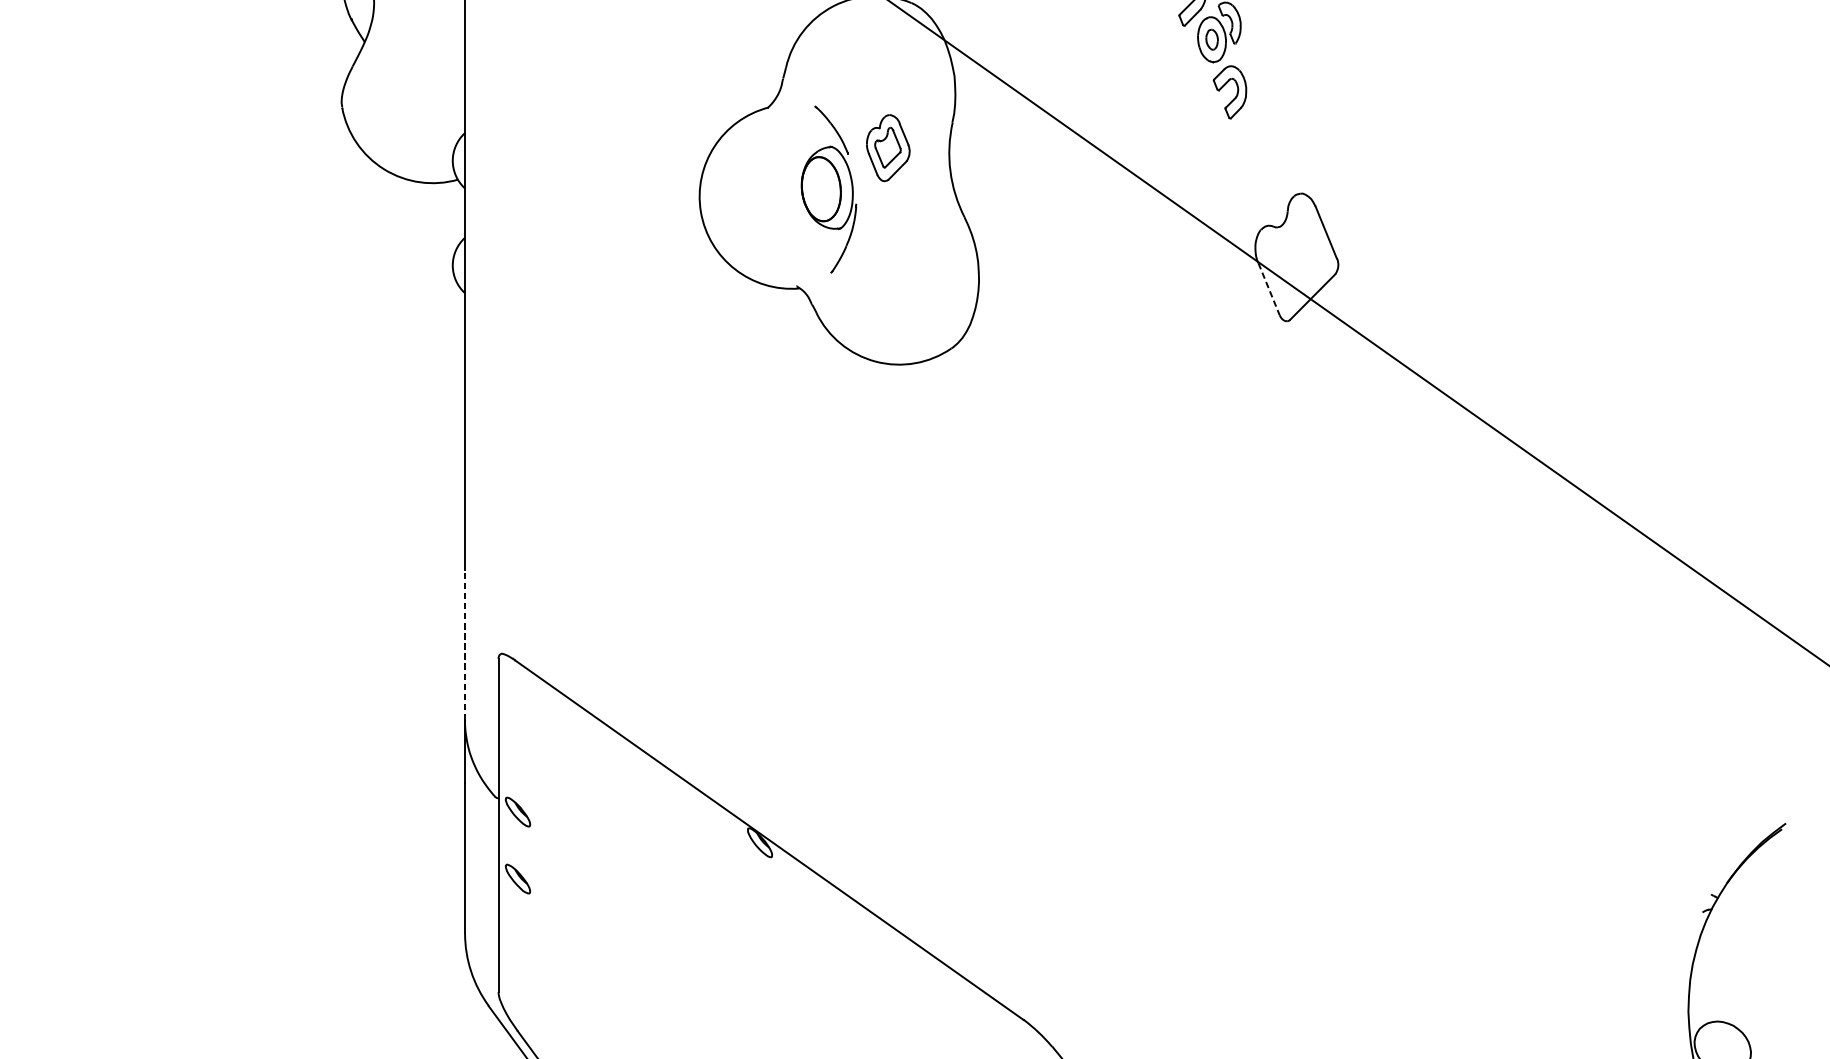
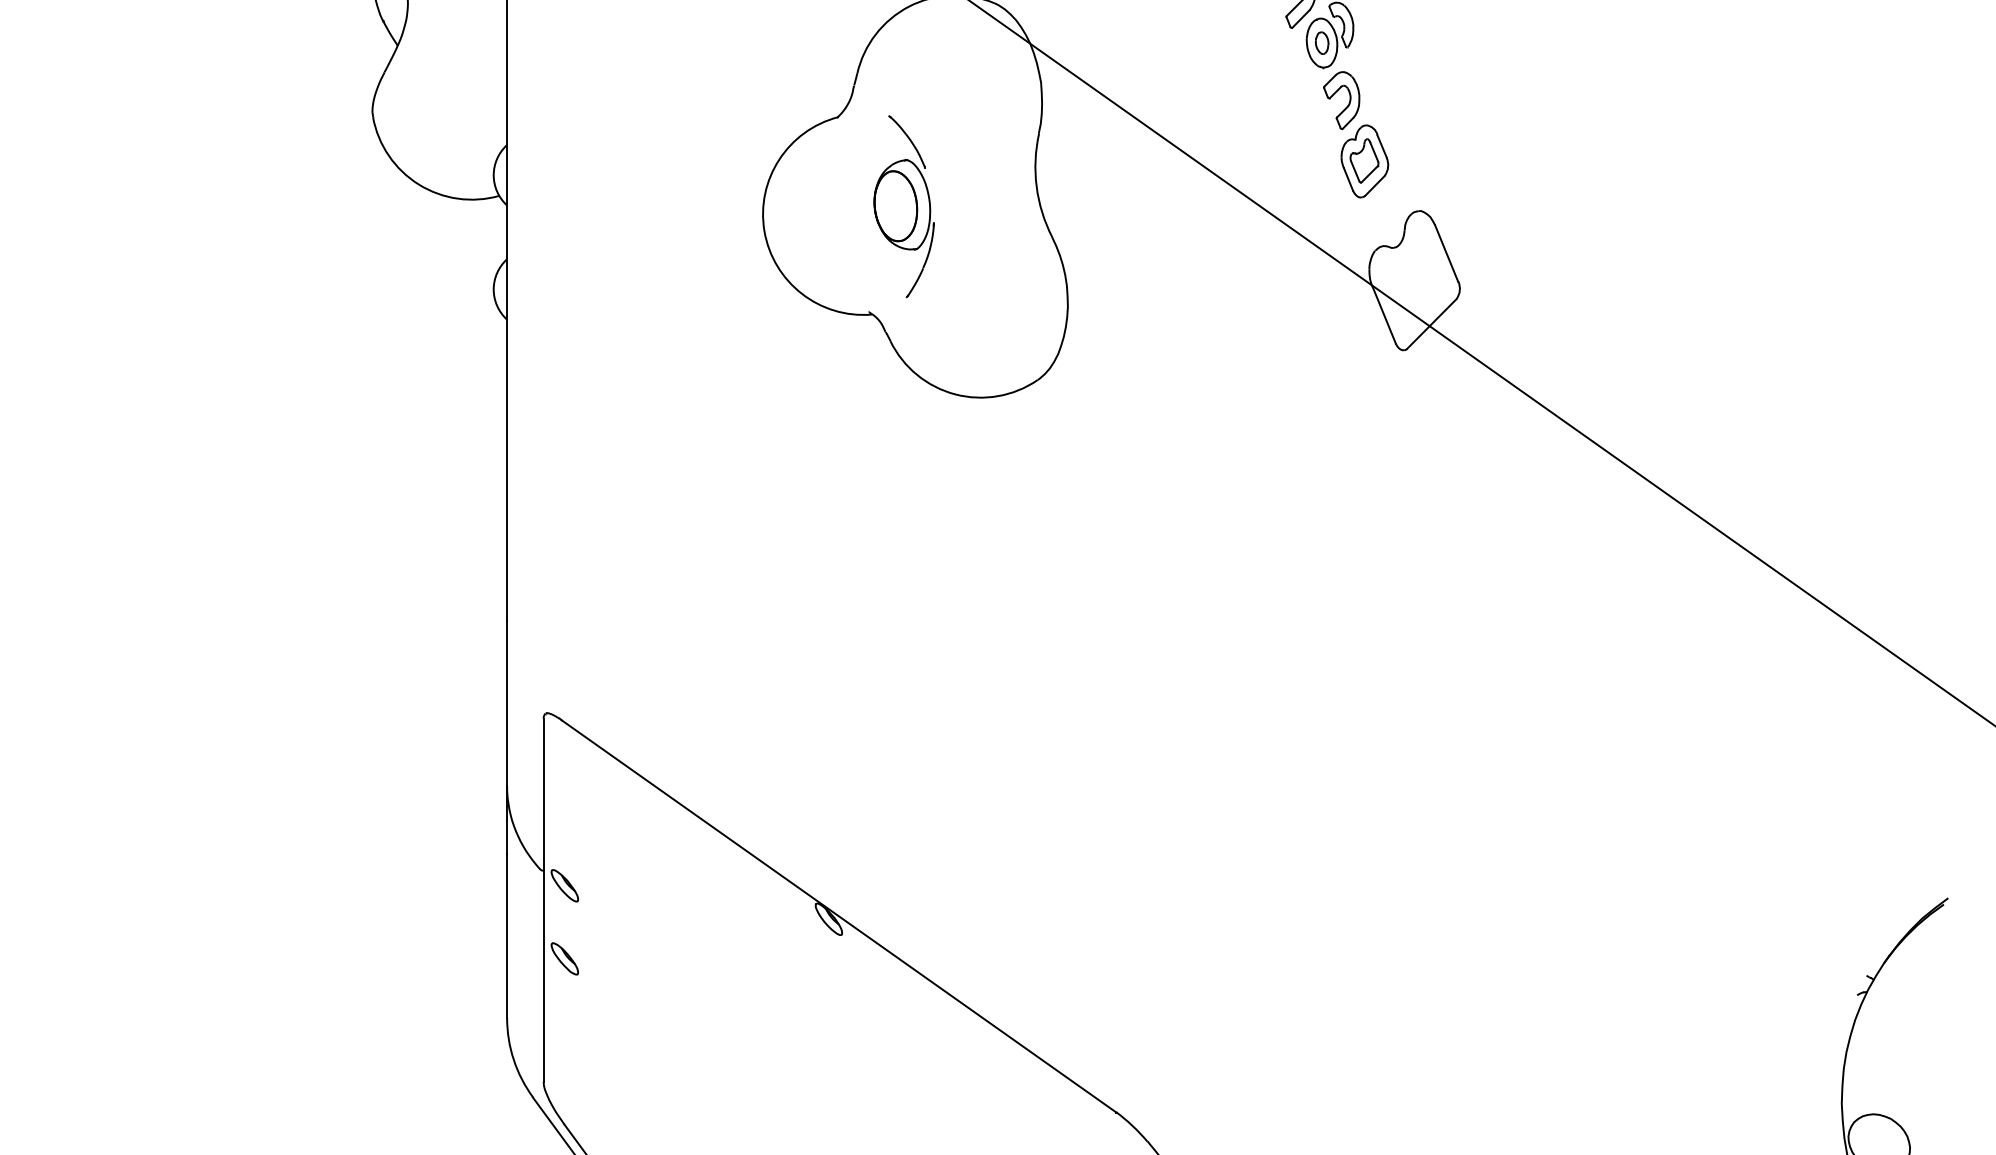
part: (887, 148) -> (1364, 161), moved
line: (1269, 289) -> (1384, 315), dashed -> solid
line: (465, 644) -> (507, 703), dashed -> solid

